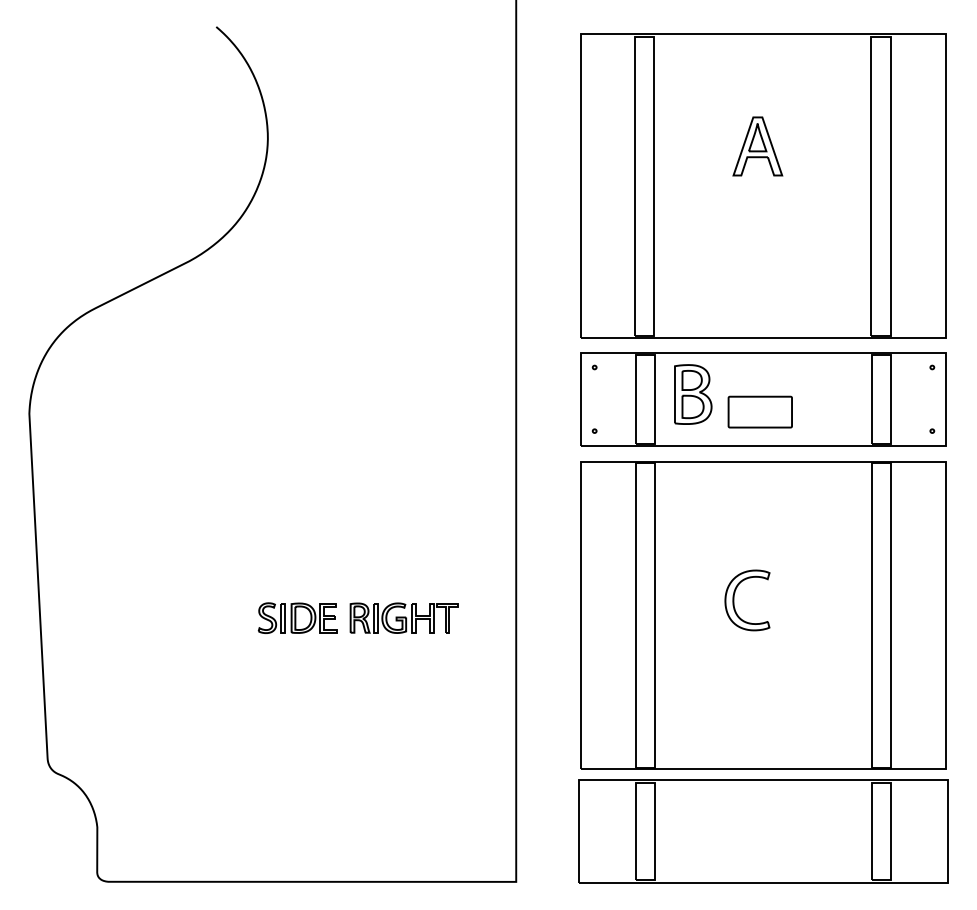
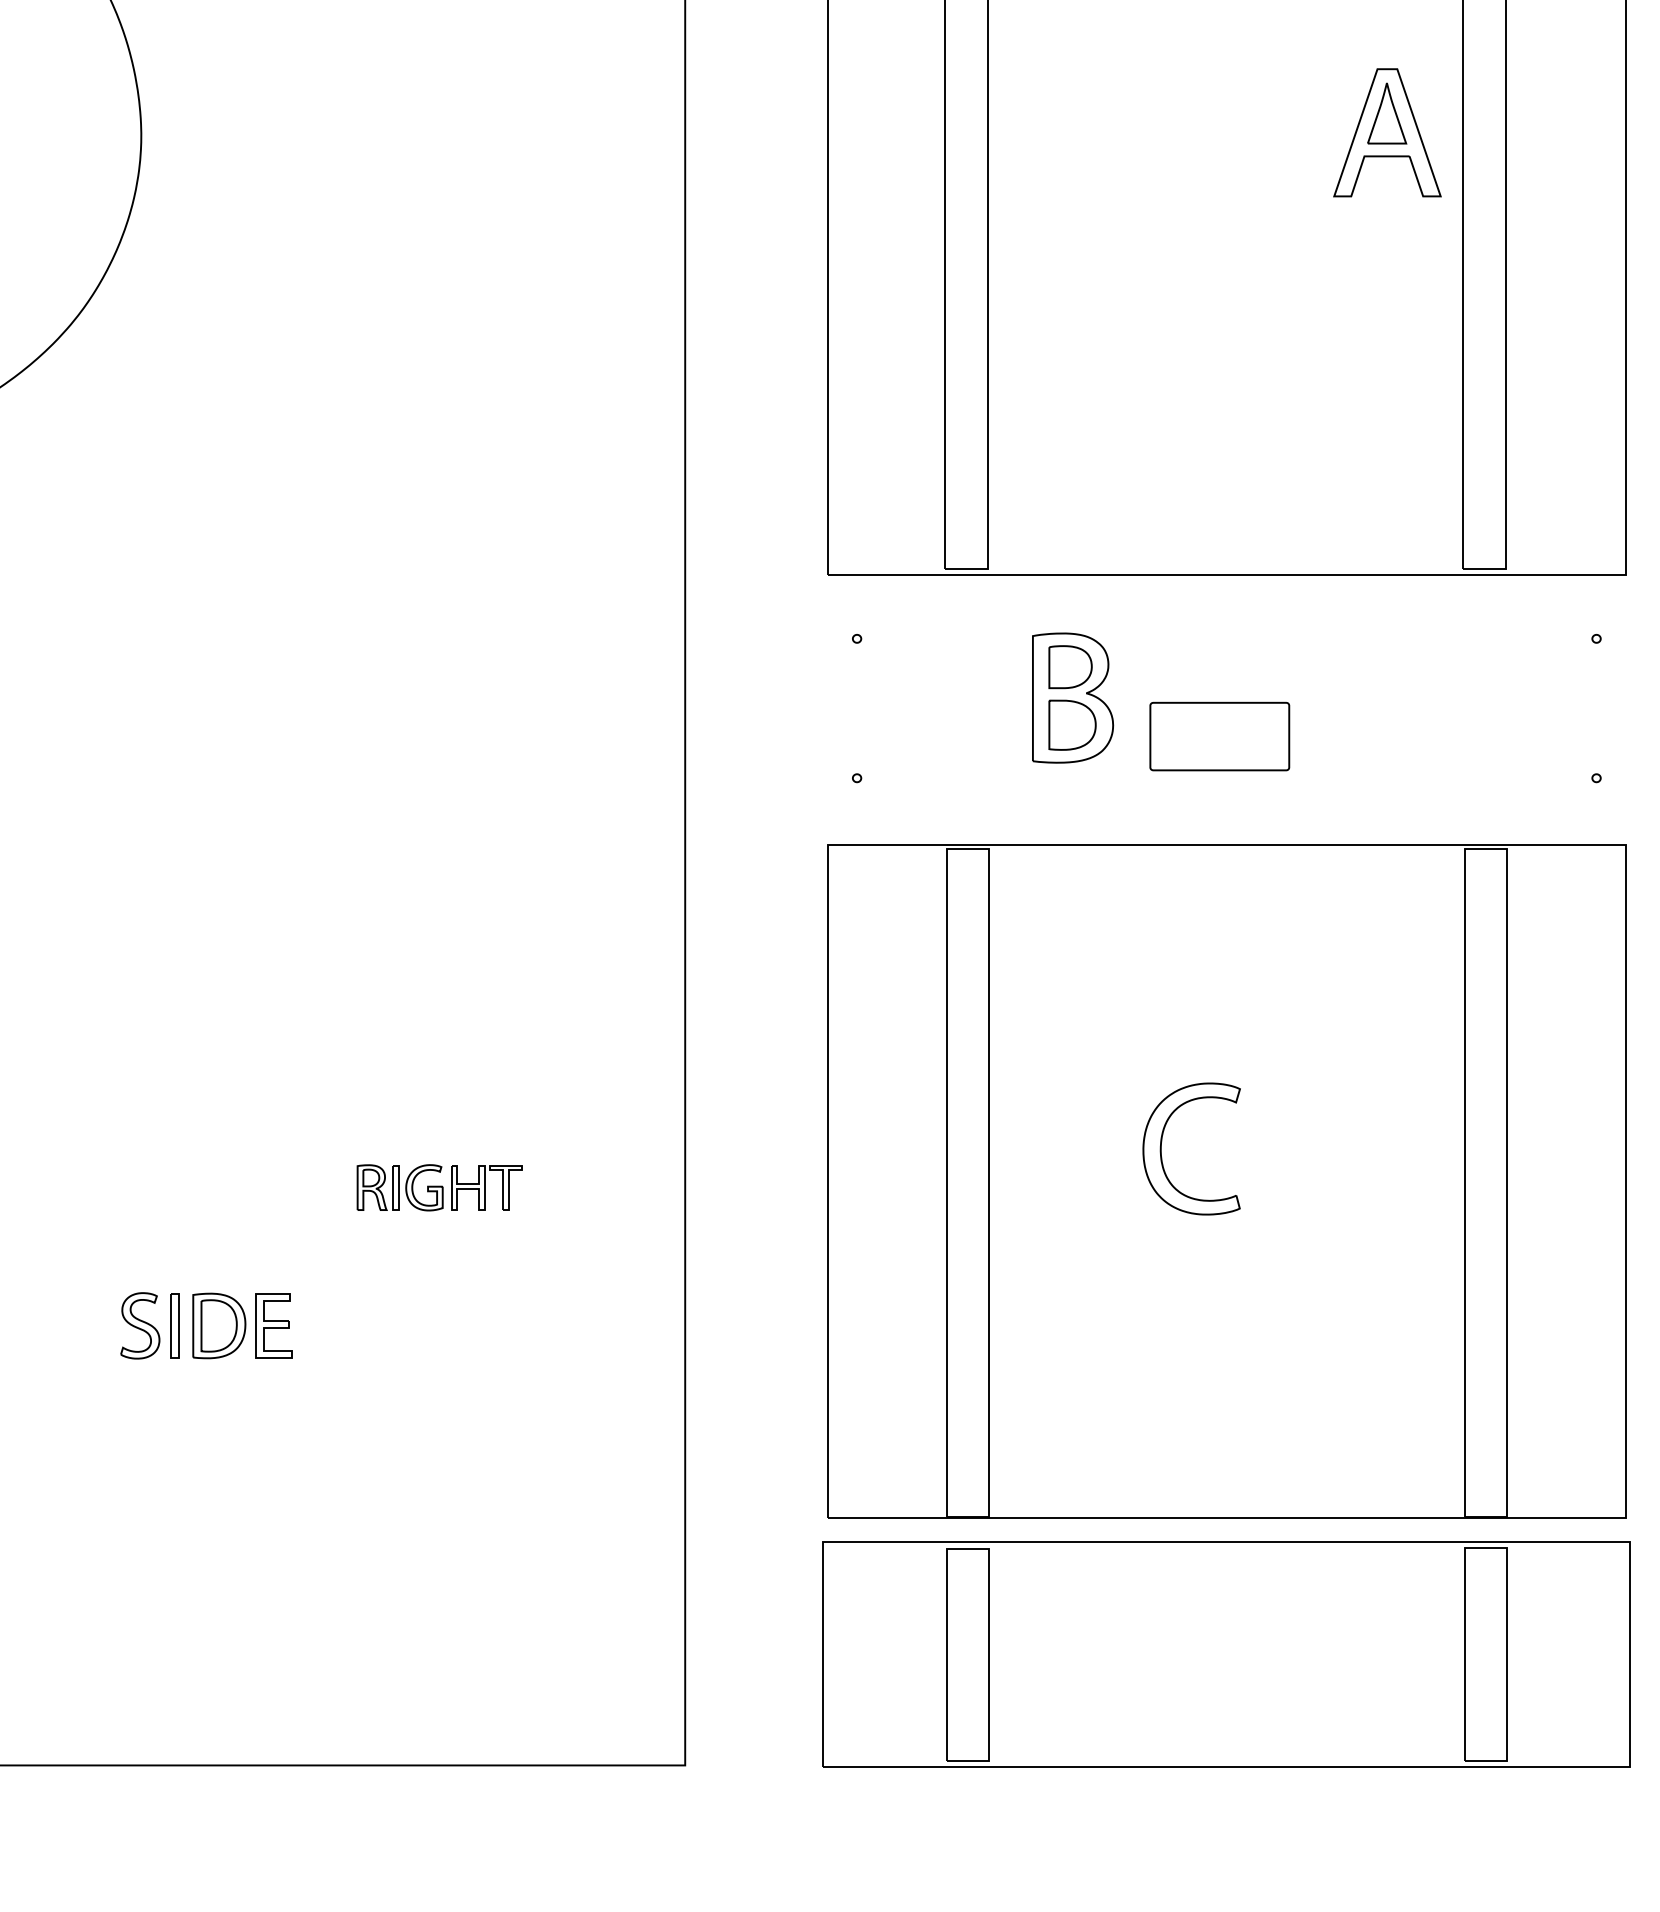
part: (757, 146) -> (1386, 132), moved
part: (763, 399) -> (1226, 708), removed
part: (297, 617) -> (206, 1324), moved
part: (403, 617) -> (438, 1186), size x0.7

